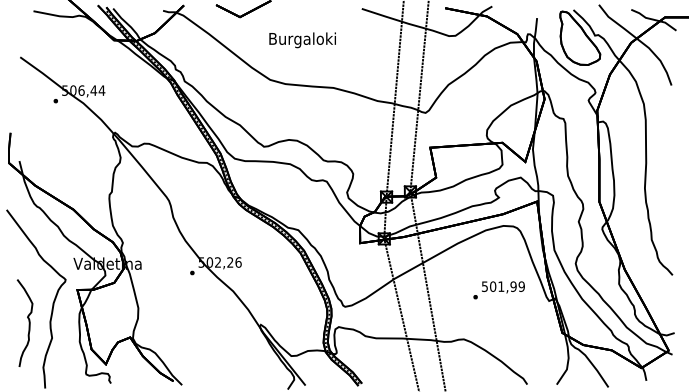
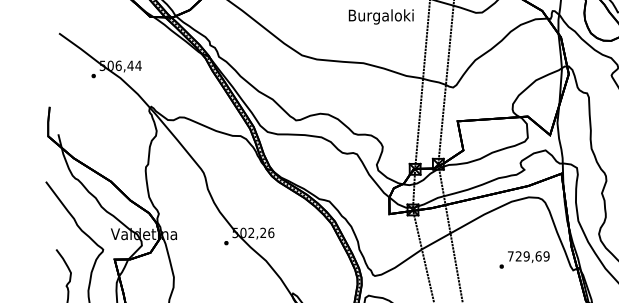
text: (302, 40) -> (381, 17), moved
text: (499, 286) -> (524, 256), 501,99 -> 729,69

